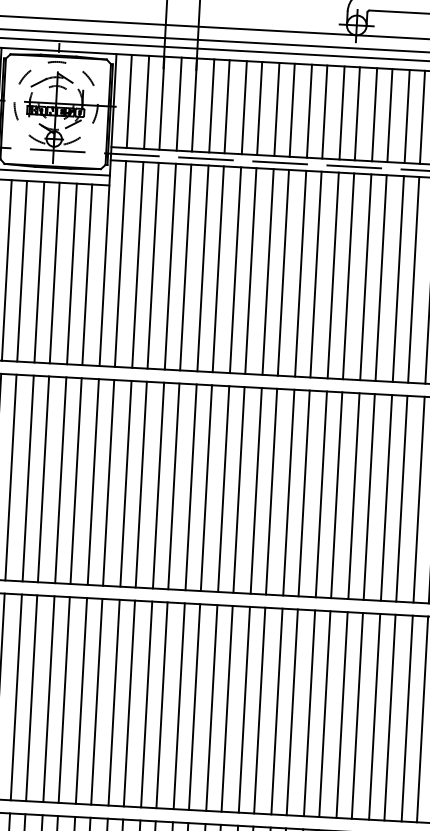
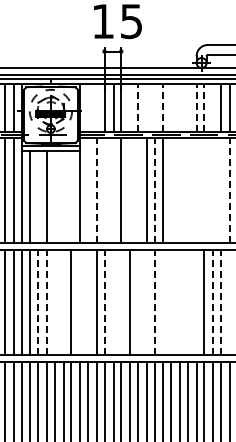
line: (130, 100) -> (88, 107), removed
line: (145, 101) -> (96, 107), removed
line: (212, 105) -> (130, 107), removed
line: (226, 105) -> (137, 107), solid -> dashed
line: (243, 106) -> (146, 107), removed
line: (259, 107) -> (154, 107), removed
line: (277, 108) -> (163, 107), solid -> dashed
line: (292, 109) -> (171, 107), removed
line: (308, 110) -> (179, 107), removed
line: (324, 111) -> (187, 107), removed
line: (342, 112) -> (196, 107), solid -> dashed
line: (357, 112) -> (204, 107), solid -> dashed
line: (375, 113) -> (213, 107), removed
line: (121, 263) -> (88, 190), removed
line: (137, 264) -> (96, 190), solid -> dashed
line: (152, 265) -> (104, 190), removed
line: (170, 266) -> (113, 190), removed
line: (203, 267) -> (130, 190), removed
line: (217, 268) -> (137, 190), removed
line: (250, 270) -> (154, 190), solid -> dashed
line: (22, 271) -> (38, 197), removed
line: (284, 272) -> (171, 190), removed
line: (53, 273) -> (54, 197), removed
line: (299, 273) -> (179, 190), removed
line: (315, 273) -> (187, 190), removed
line: (71, 274) -> (63, 197), removed
line: (333, 274) -> (196, 190), removed
line: (87, 275) -> (71, 197), removed
line: (348, 275) -> (204, 190), removed
line: (366, 276) -> (213, 190), removed
line: (380, 277) -> (220, 190), removed
line: (397, 278) -> (229, 190), solid -> dashed
line: (11, 475) -> (38, 301), solid -> dashed
line: (29, 476) -> (47, 301), solid -> dashed
line: (42, 477) -> (54, 301), removed
line: (60, 478) -> (63, 301), removed
line: (93, 480) -> (80, 301), removed
line: (109, 481) -> (88, 301), removed
line: (140, 482) -> (104, 301), solid -> dashed
line: (158, 483) -> (113, 301), removed
line: (174, 484) -> (121, 301), removed
line: (205, 486) -> (137, 301), removed
line: (223, 487) -> (146, 301), removed
line: (239, 488) -> (154, 301), solid -> dashed
line: (256, 489) -> (163, 301), removed
line: (272, 489) -> (171, 301), removed
line: (288, 490) -> (179, 301), removed
line: (303, 491) -> (187, 301), removed
line: (321, 492) -> (196, 301), removed
line: (354, 494) -> (213, 301), solid -> dashed
line: (368, 495) -> (220, 301), solid -> dashed
line: (386, 496) -> (229, 301), removed

